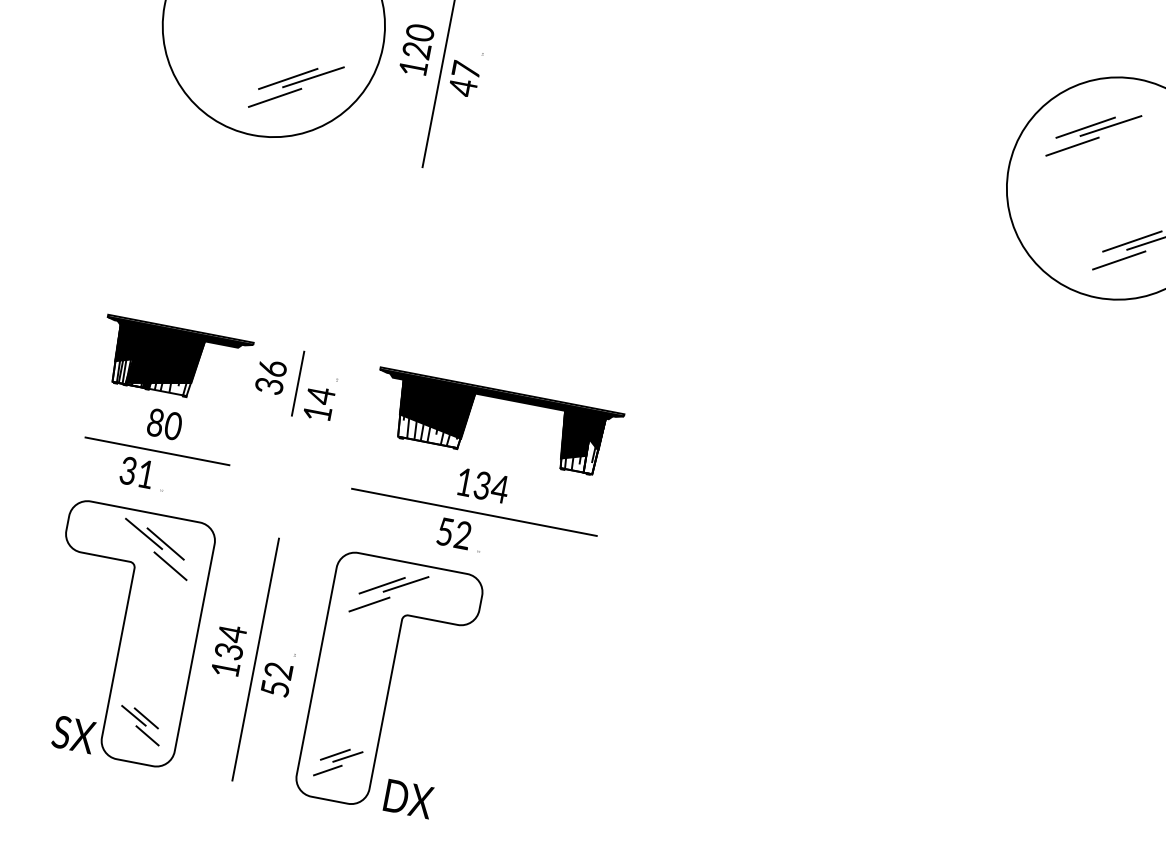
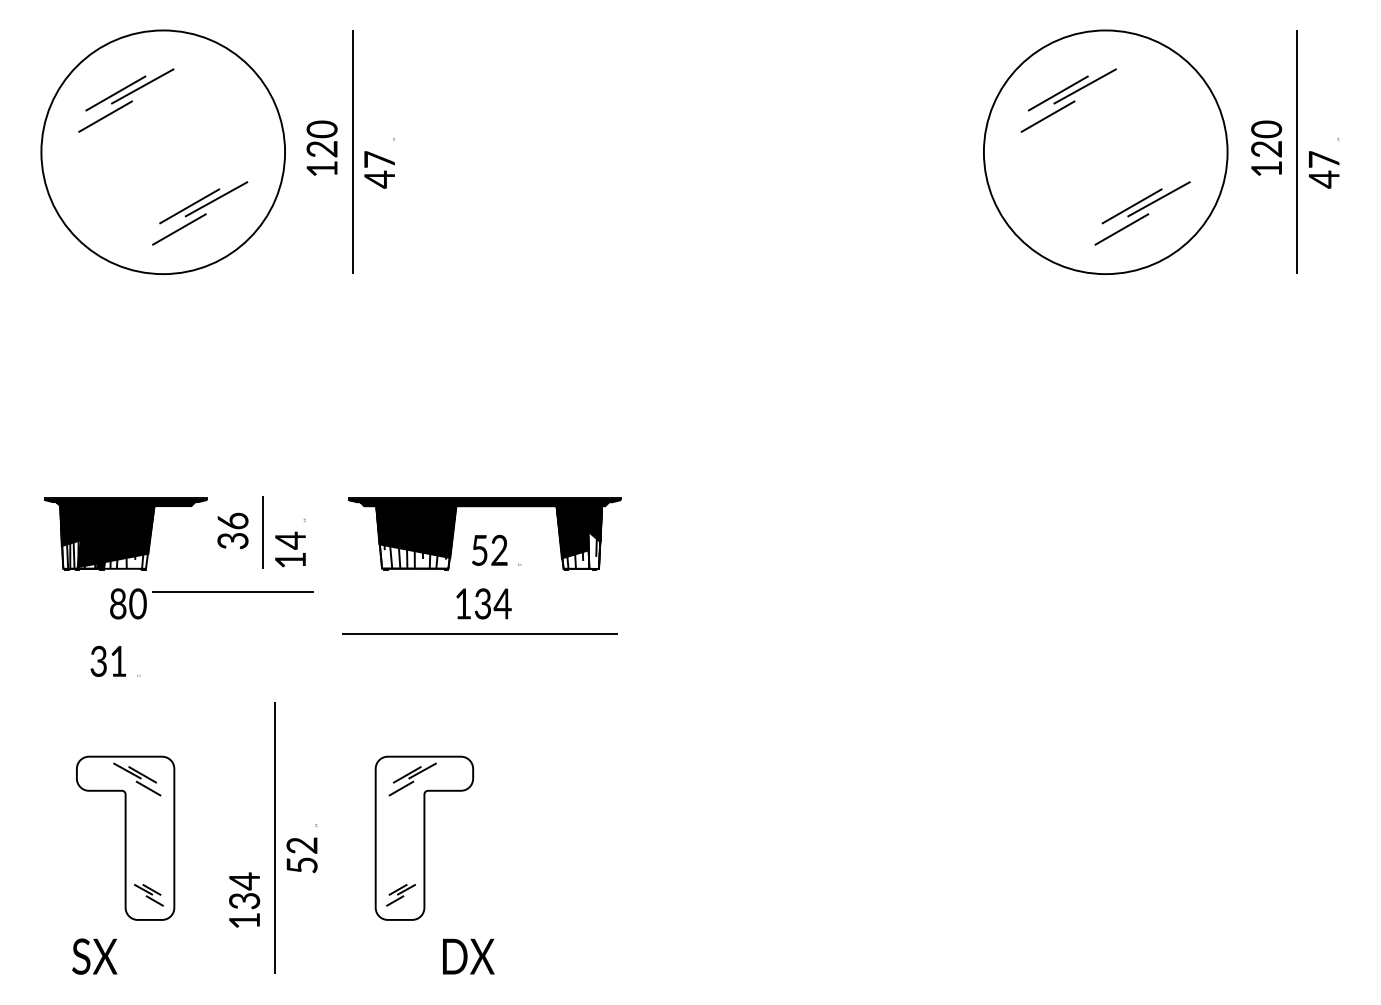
line: (157, 450) -> (232, 591), moved
text: (460, 533) -> (496, 549), moved
part: (121, 634) -> (125, 838), size x0.6
text: (229, 650) -> (244, 899), moved
part: (389, 685) -> (424, 838), size x0.6

